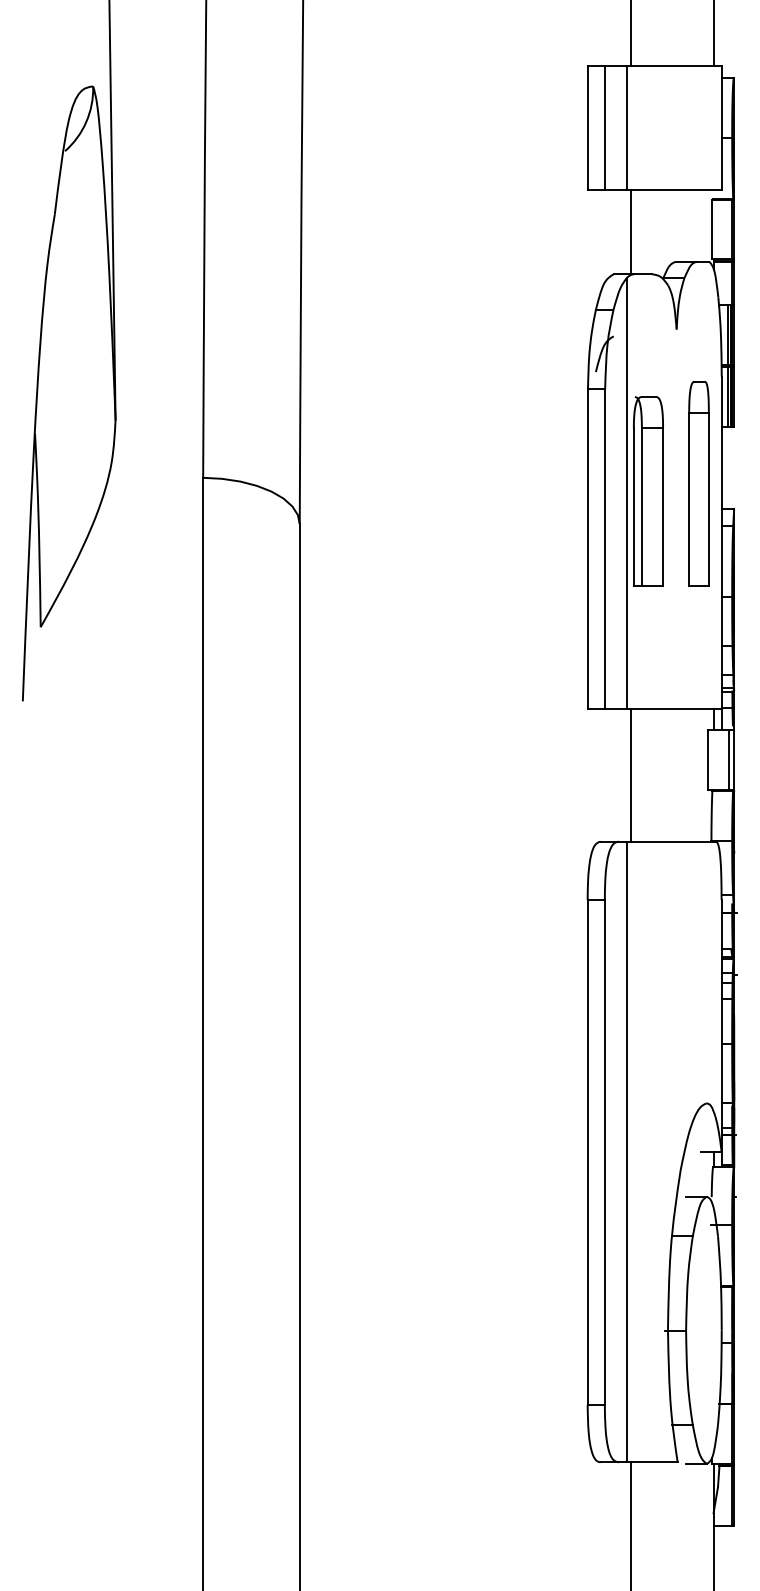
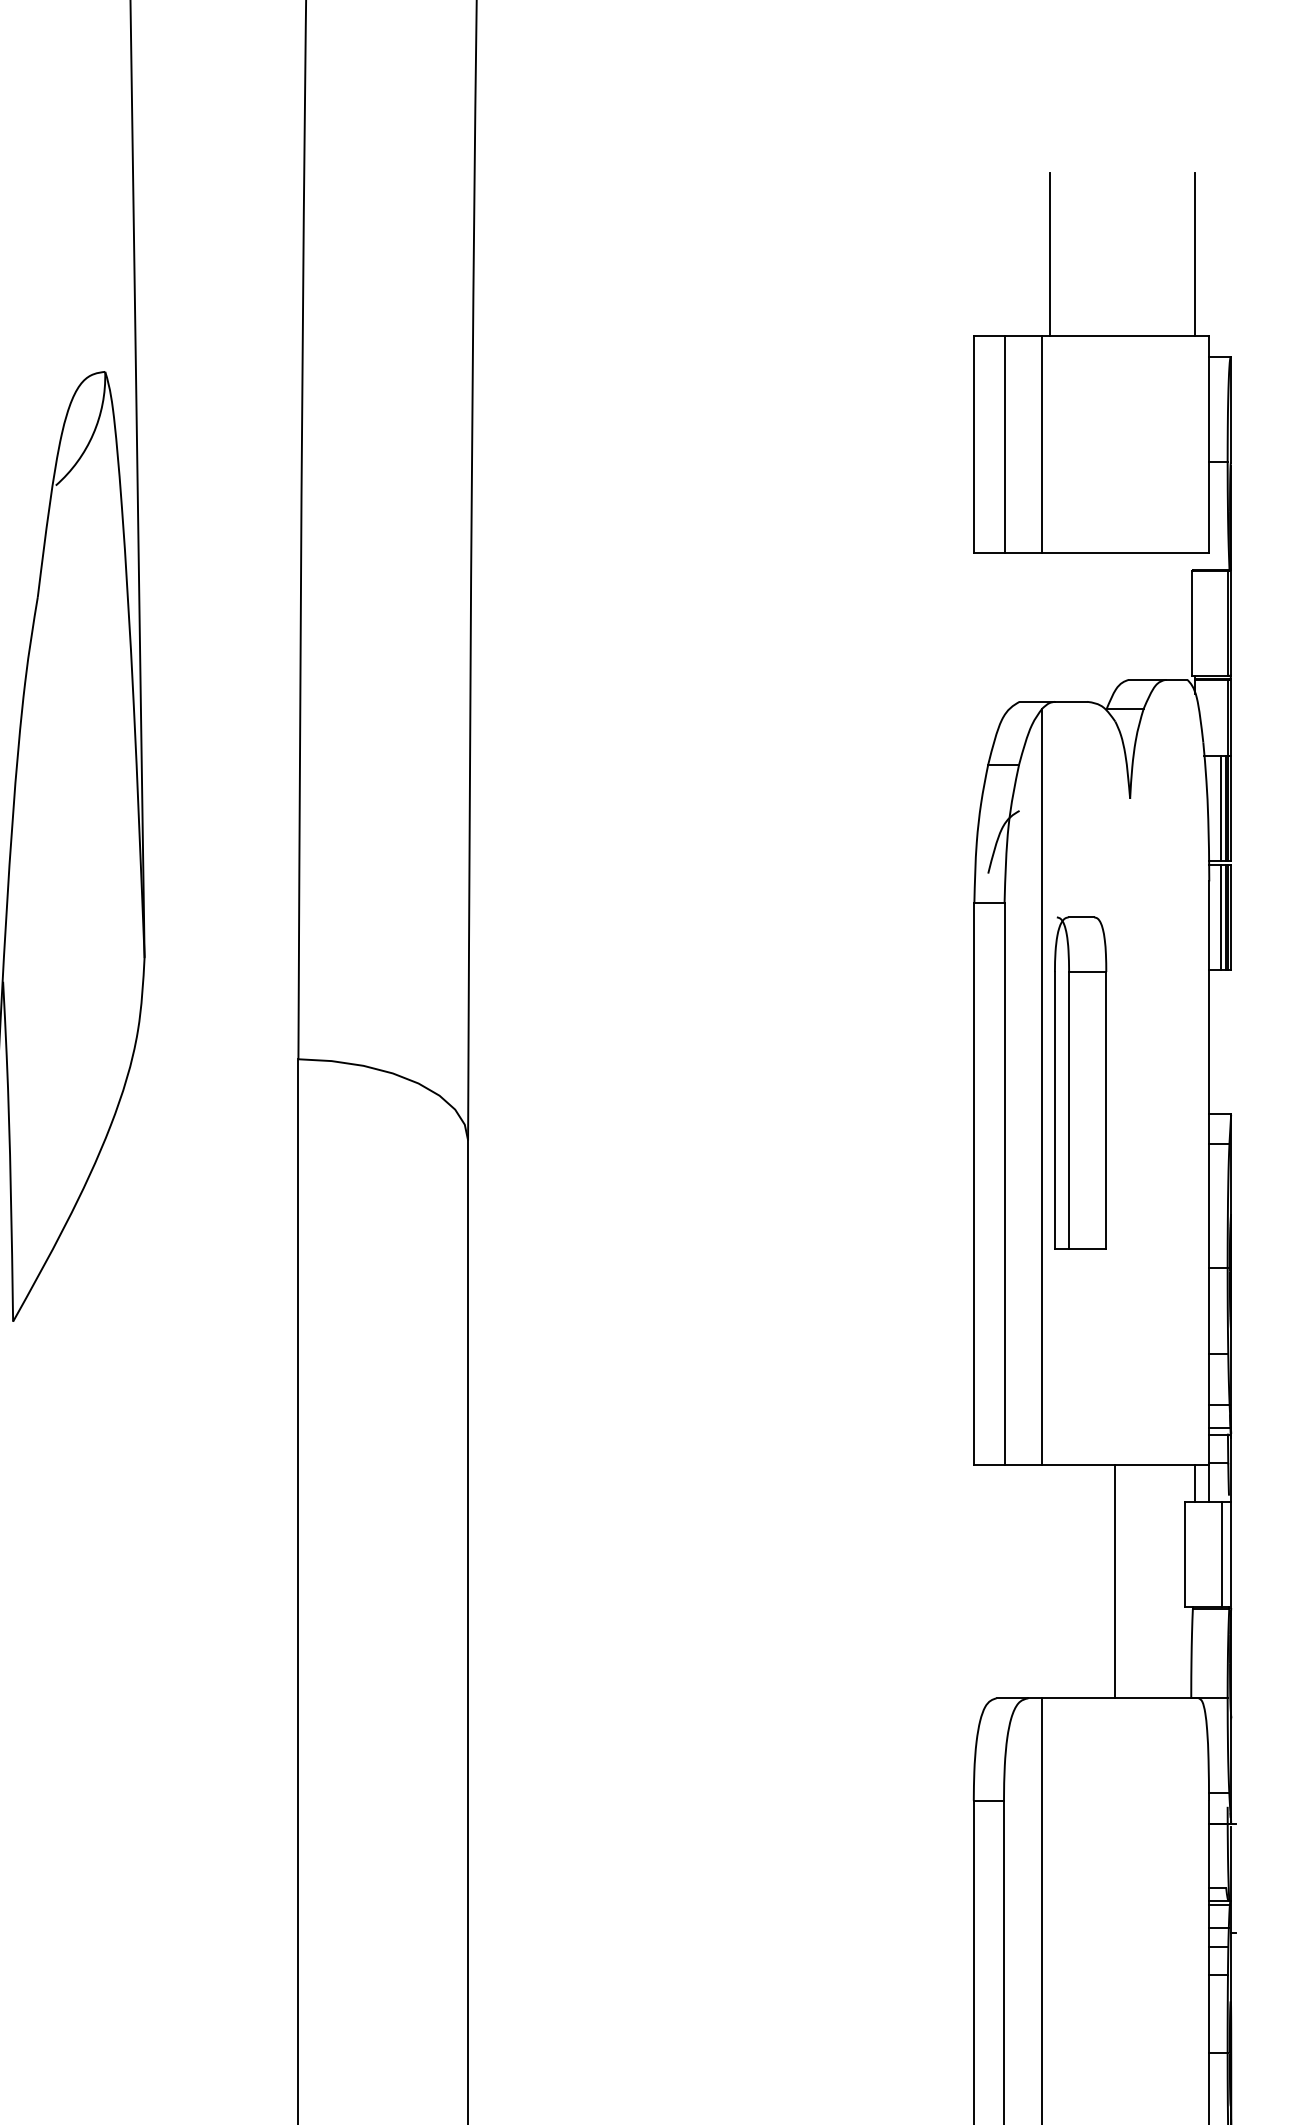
line: (630, 231) -> (1049, 626), removed
part: (698, 483) -> (1168, 1069), removed
line: (630, 774) -> (1114, 1580), moved

